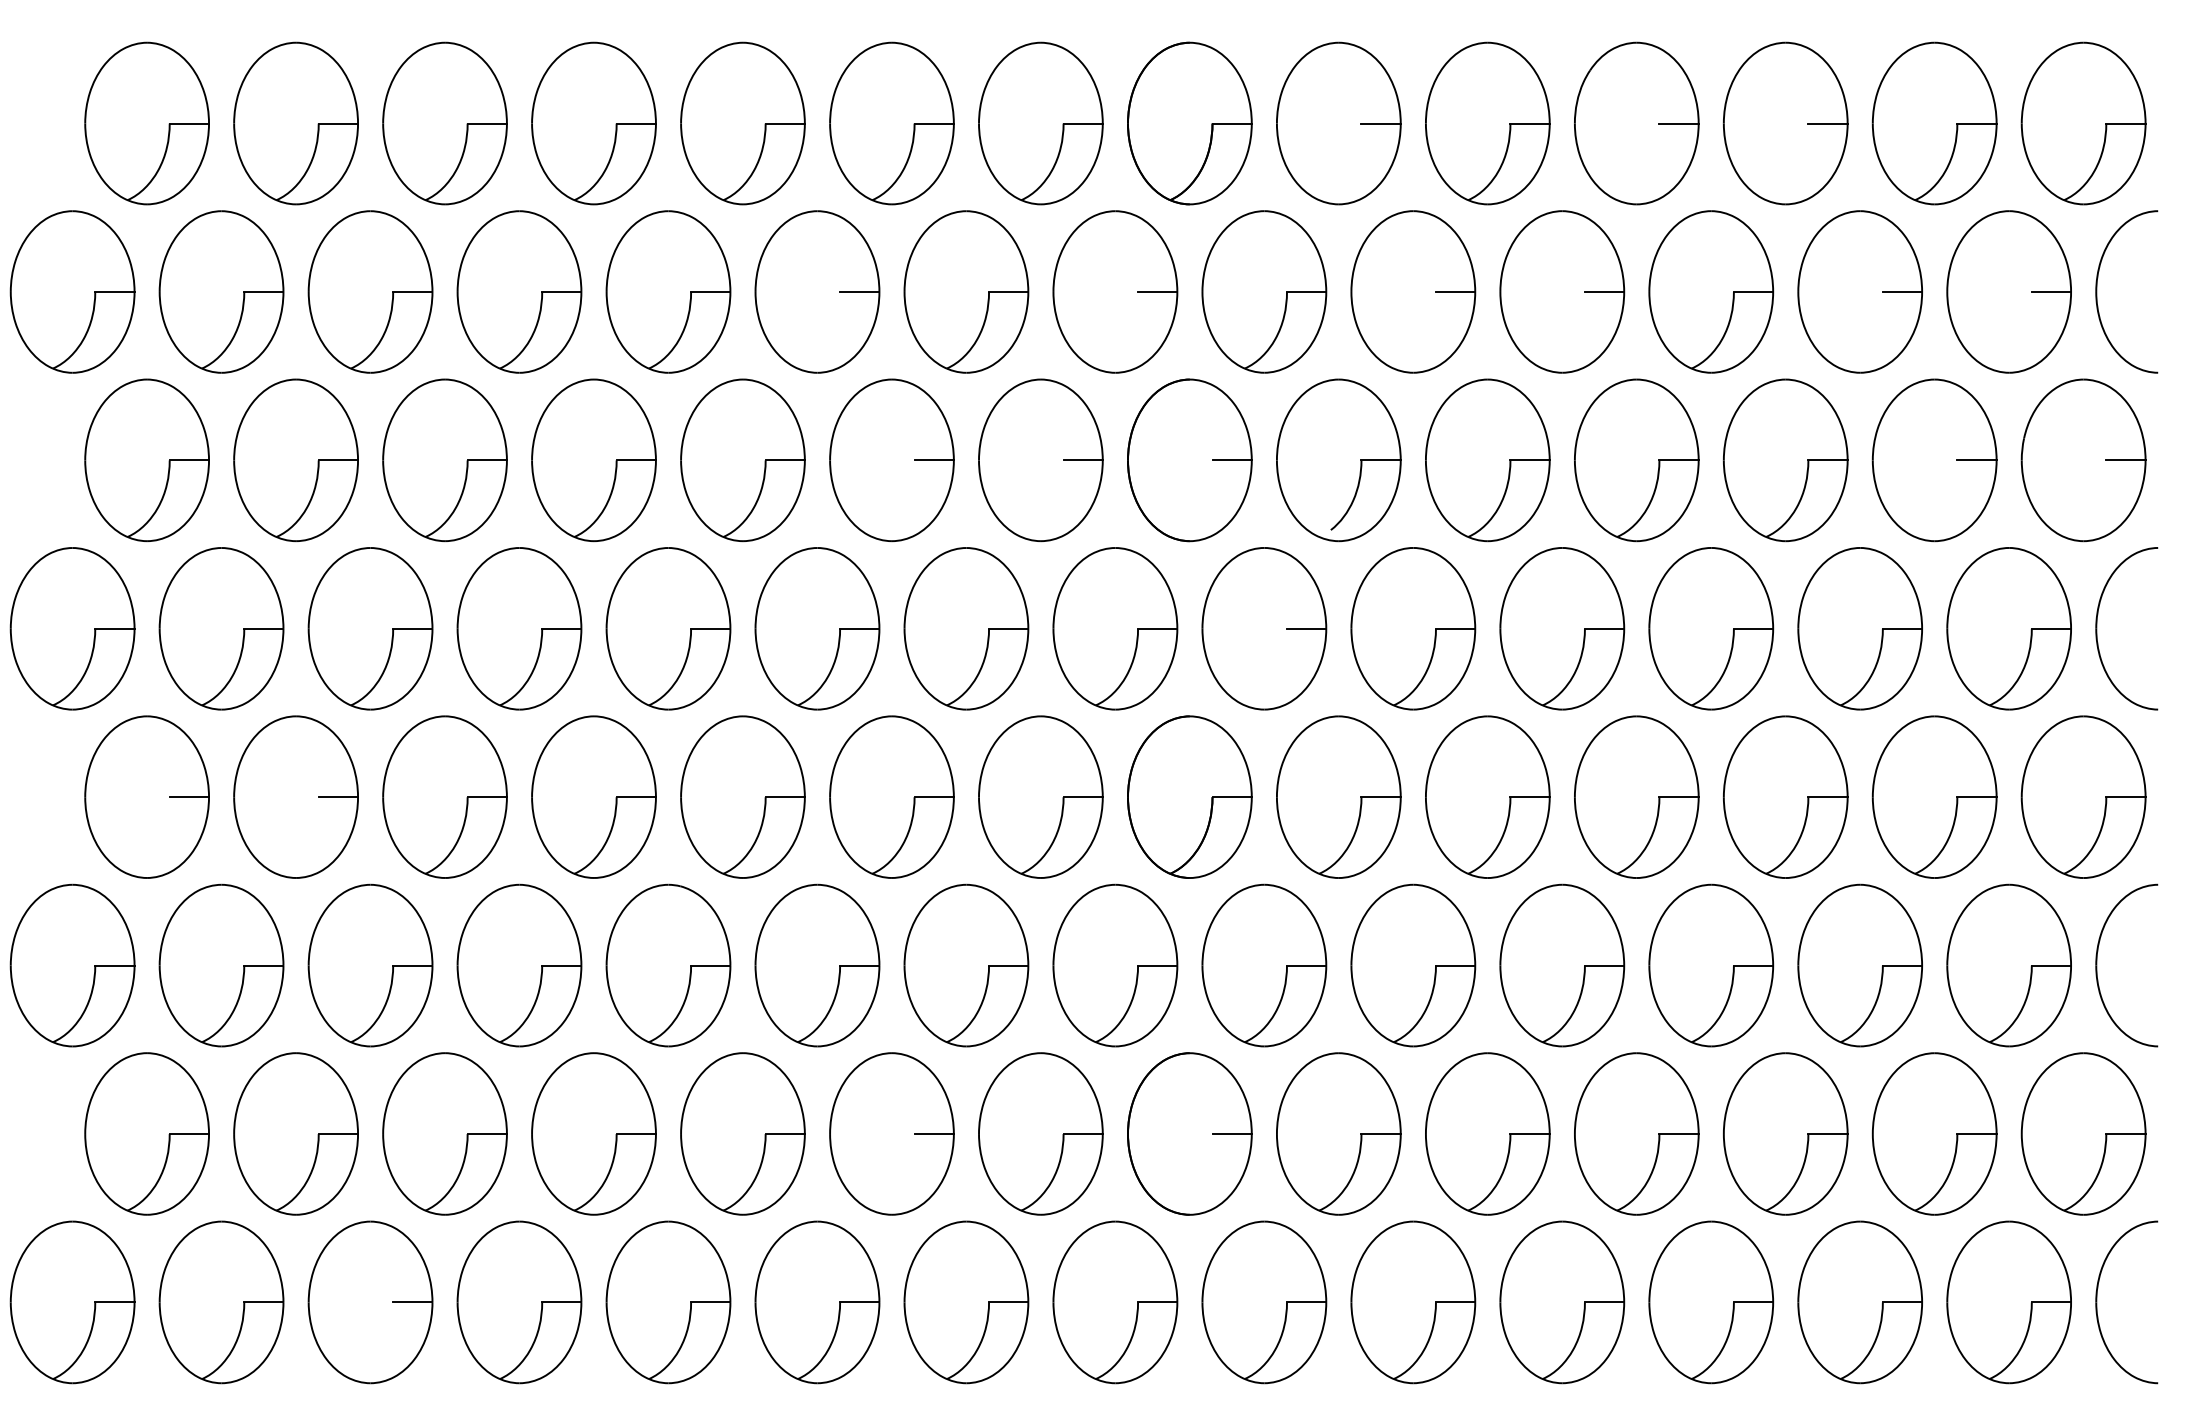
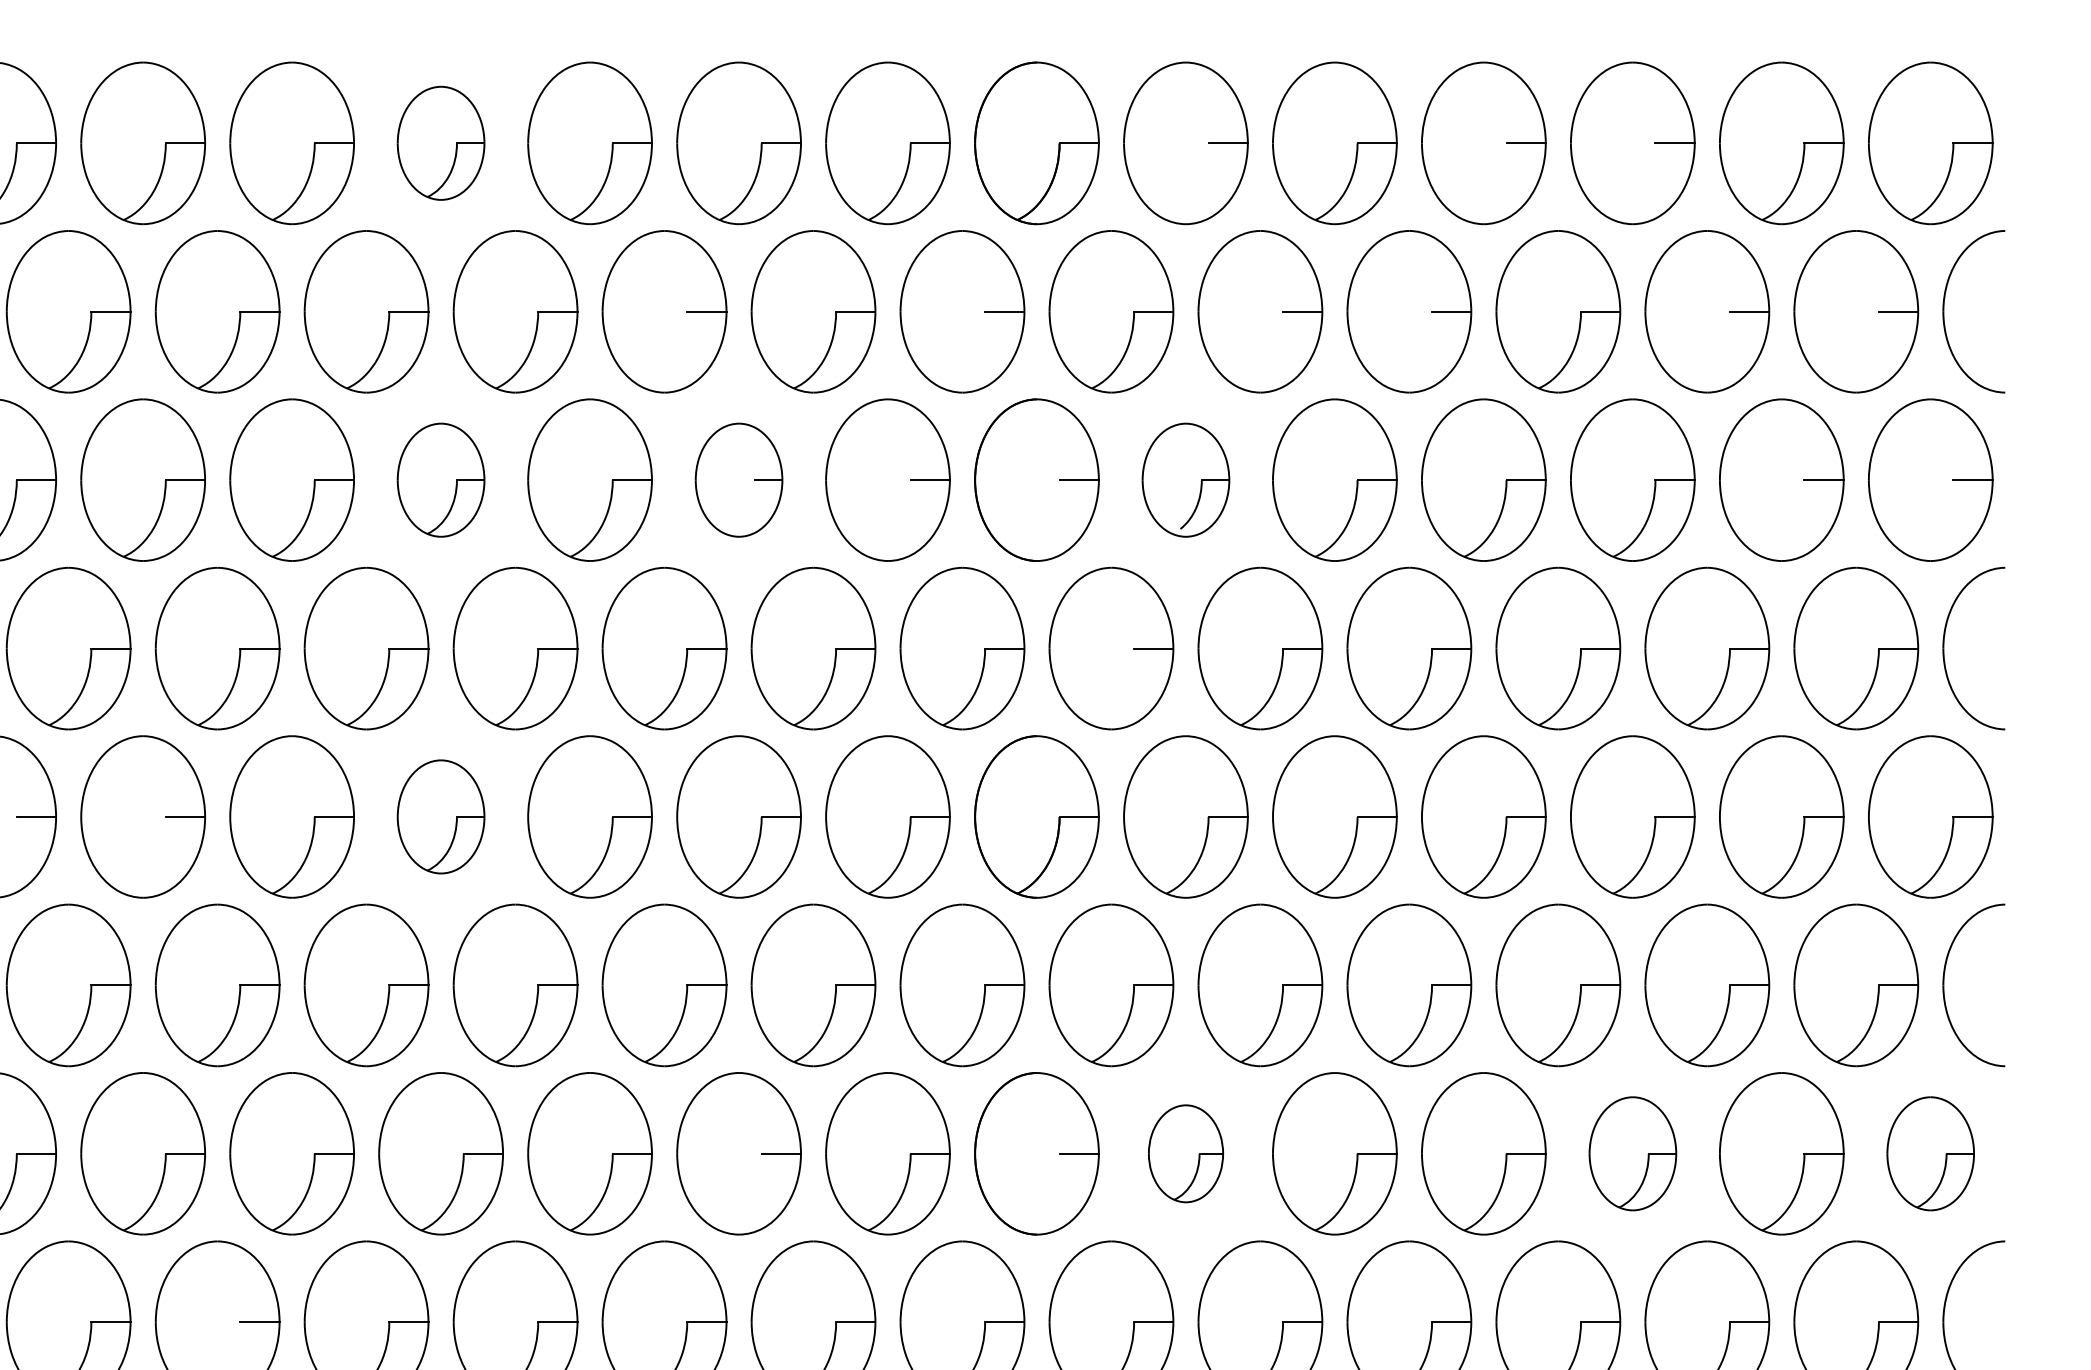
part: (593, 123) -> (440, 143), size x0.7
part: (593, 460) -> (440, 480), size x0.7
part: (891, 460) -> (738, 480), size x0.7
part: (1338, 460) -> (1185, 480), size x0.7
part: (593, 796) -> (440, 816), size x0.7
part: (1338, 1133) -> (1185, 1153), size x0.6
part: (1785, 1133) -> (1632, 1153), size x0.7
part: (2083, 1133) -> (1930, 1153), size x0.7

